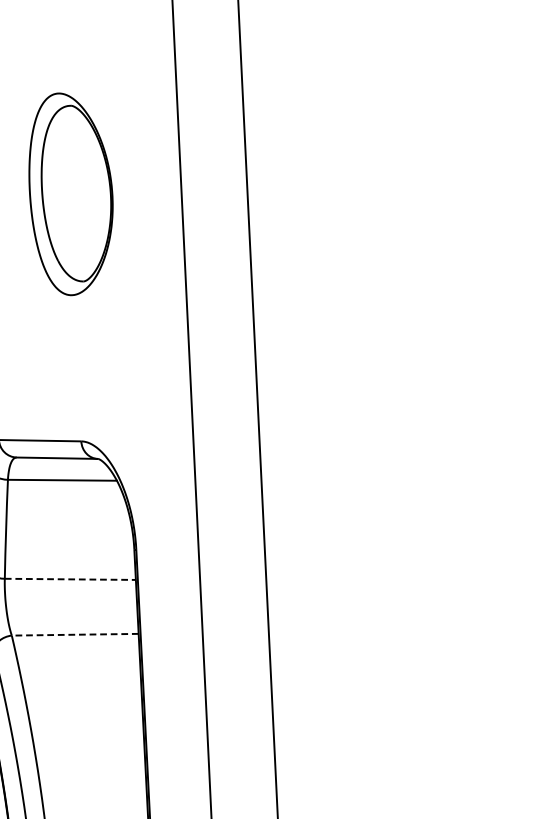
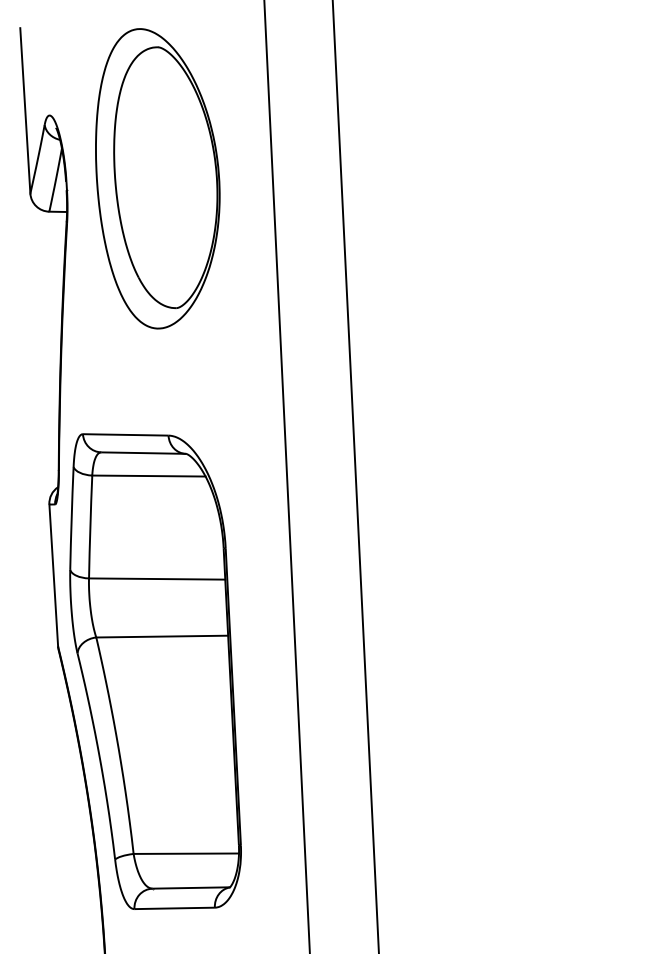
part: (70, 194) -> (157, 178), size x1.43
line: (70, 579) -> (157, 579), dashed -> solid
line: (75, 634) -> (162, 636), dashed -> solid

